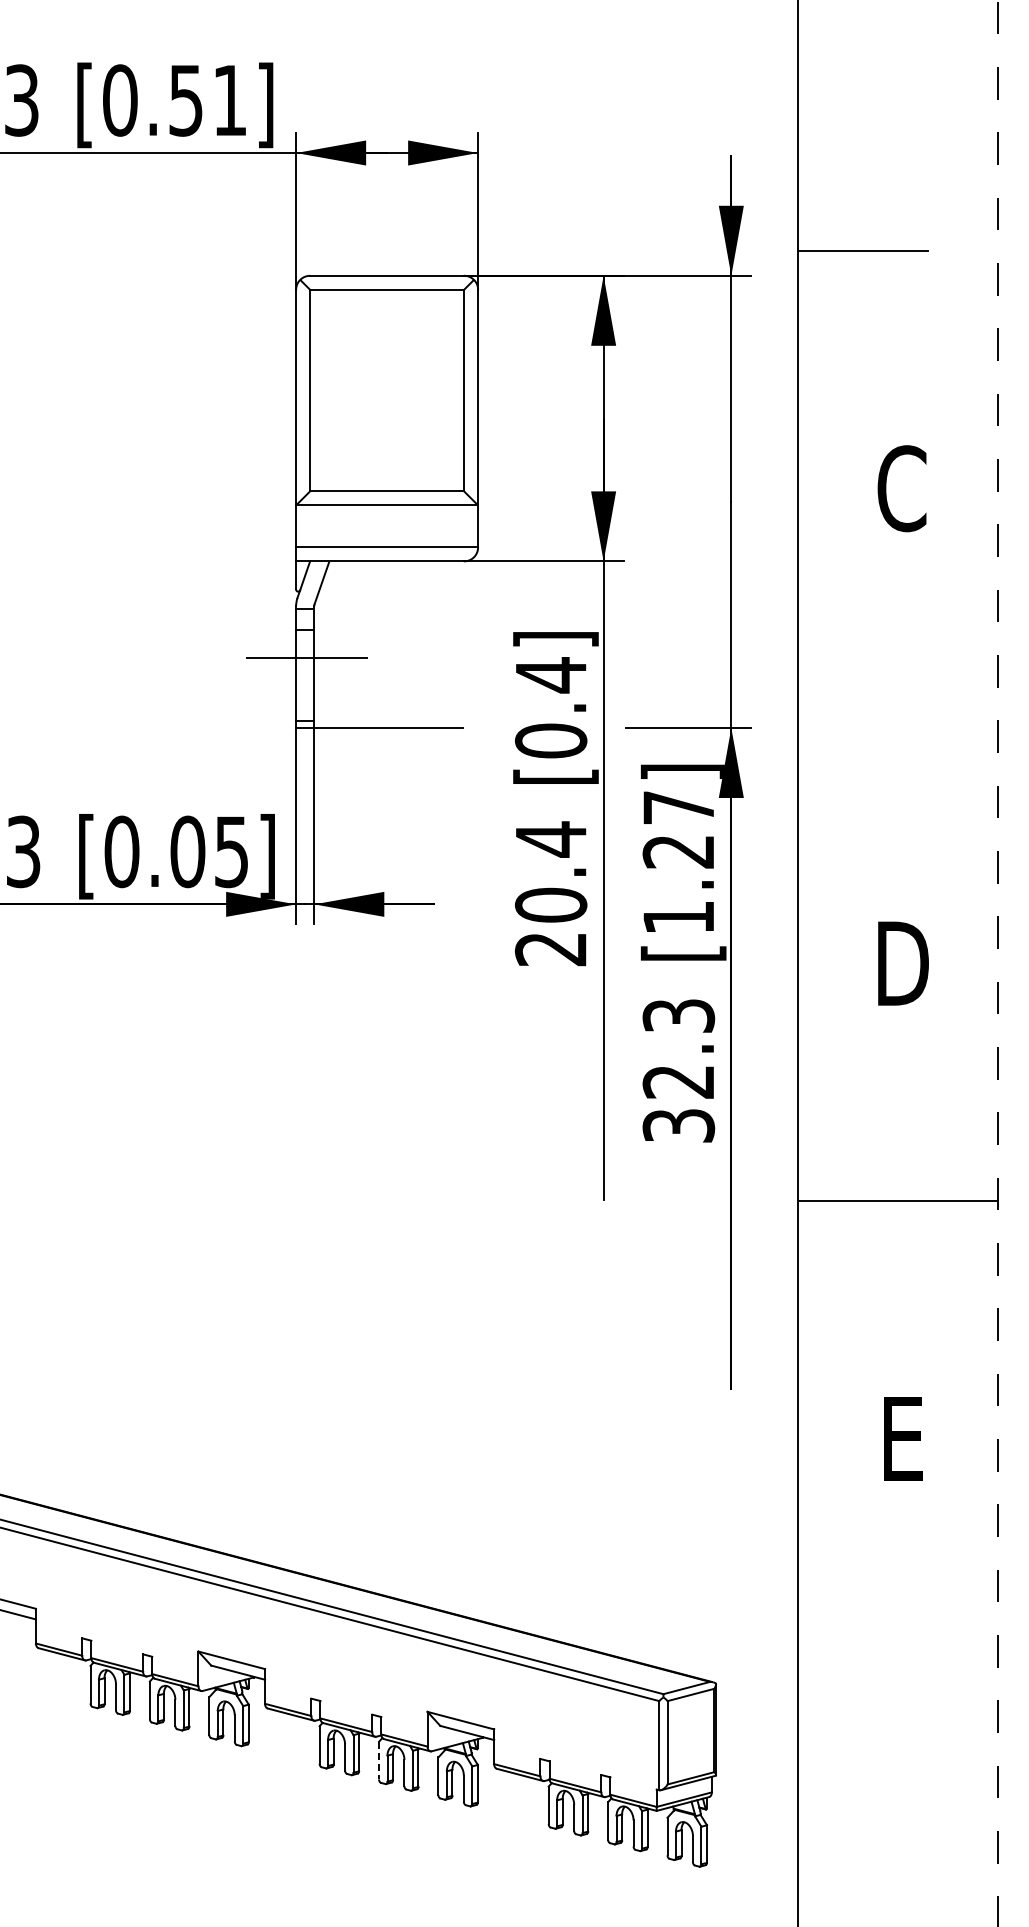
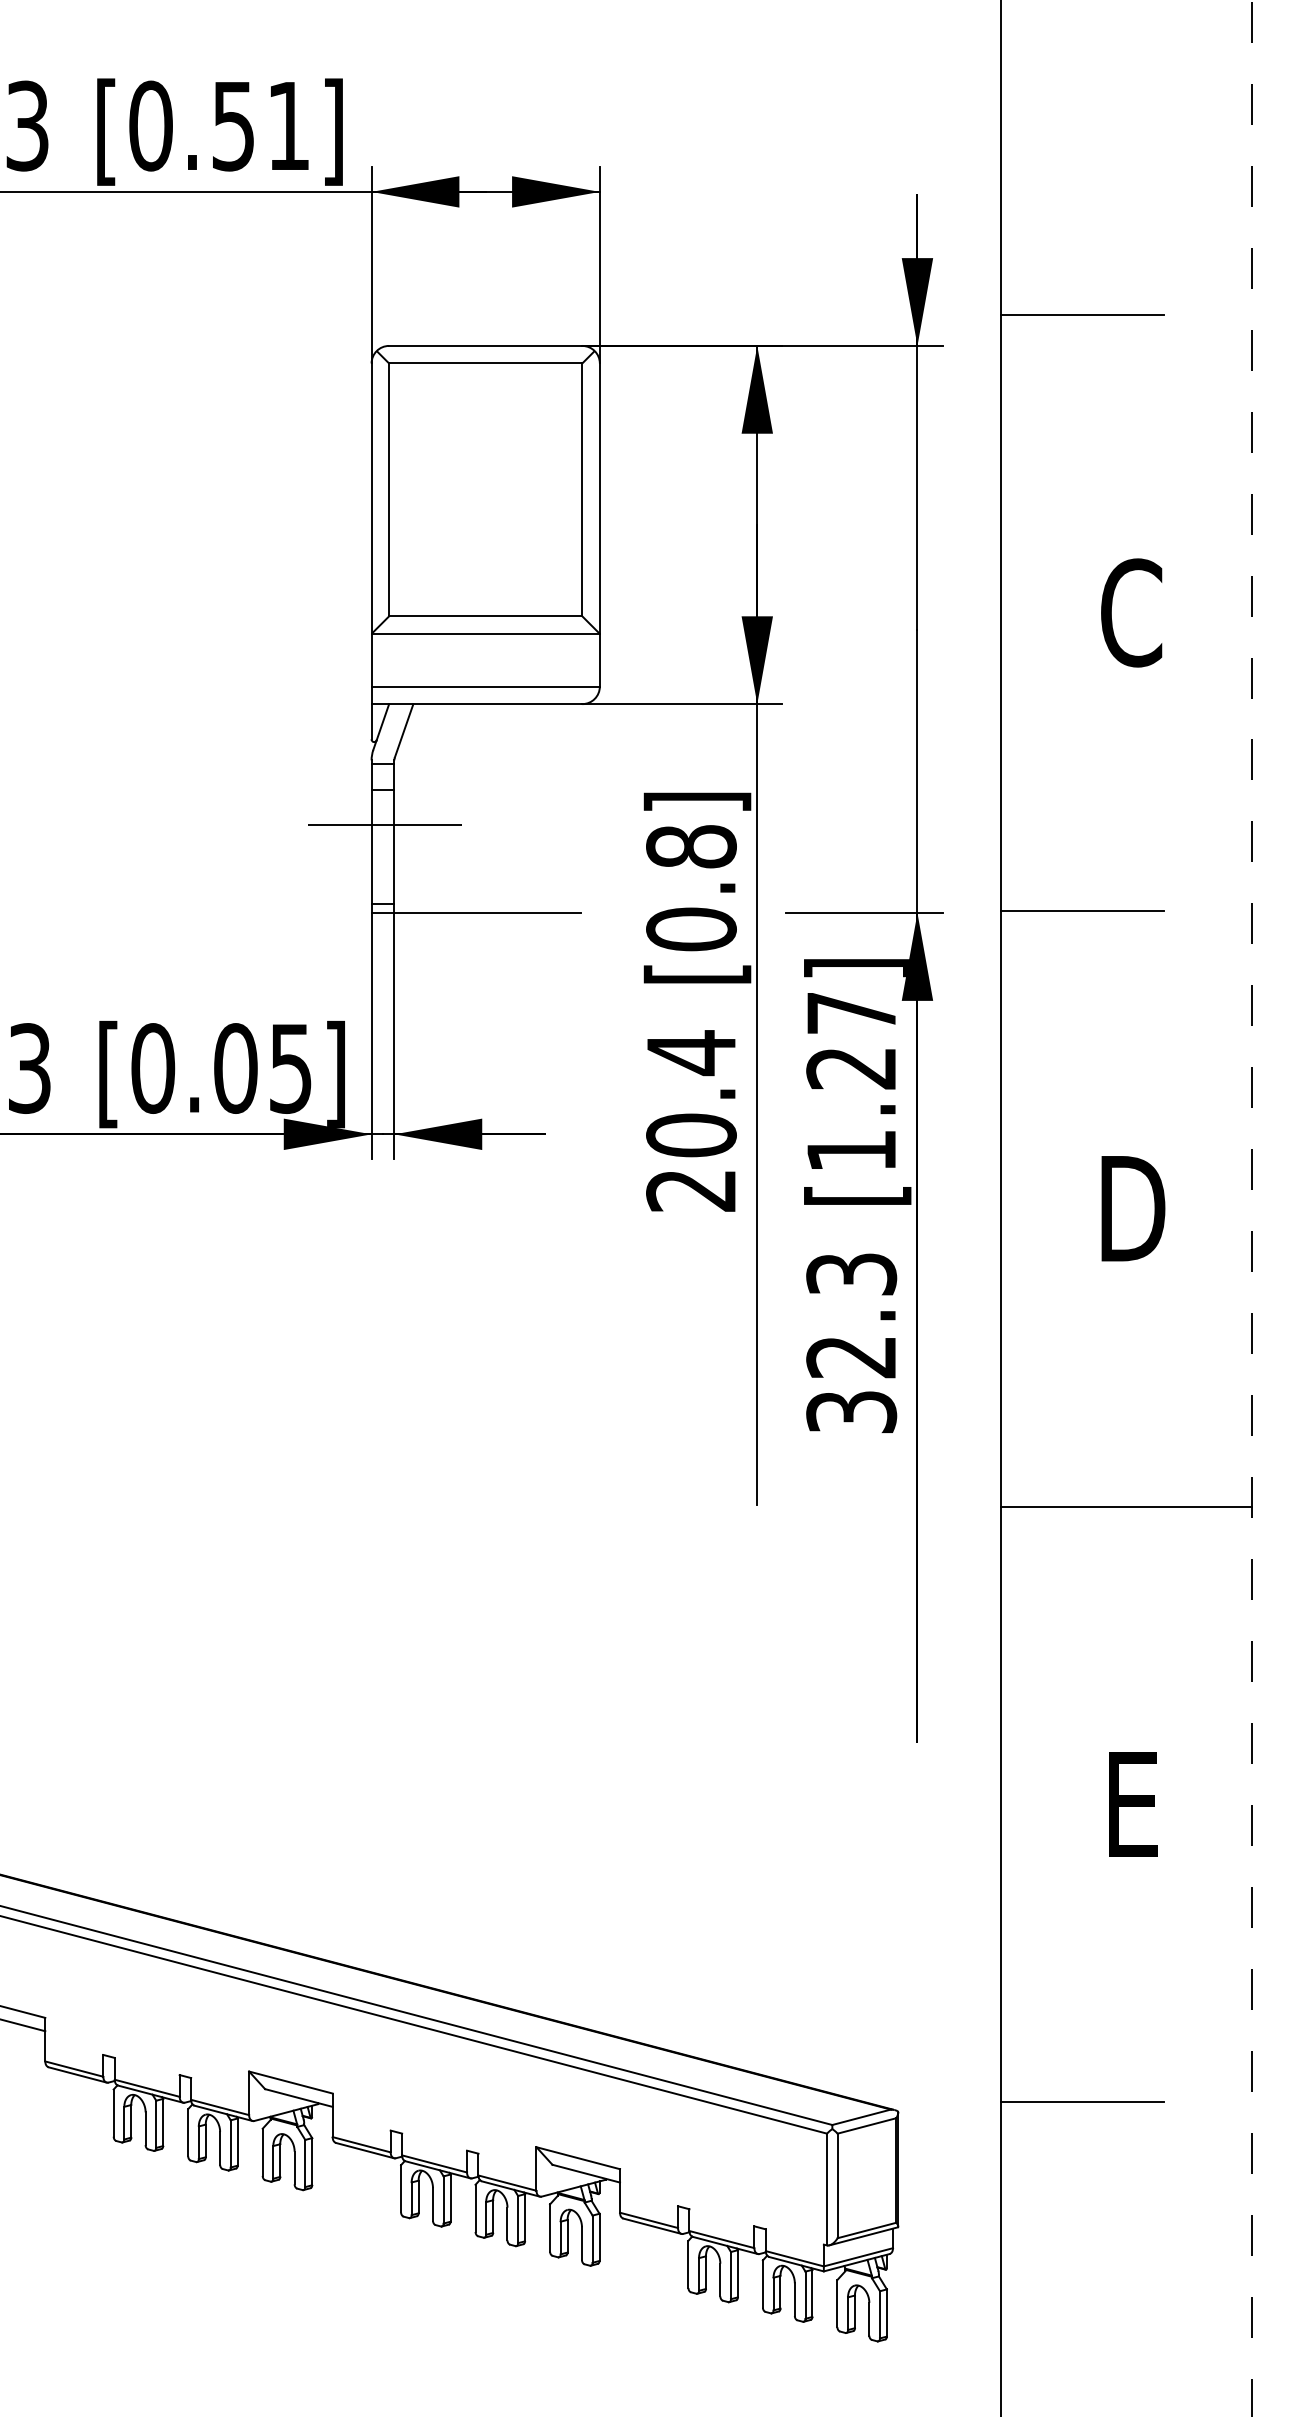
text: (550, 675) -> (690, 847), [0.4] -> [0.8]
line: (862, 726) -> (1081, 911), added
line: (862, 1676) -> (1081, 2102), added
line: (379, 1760) -> (476, 2208), dashed -> solid

